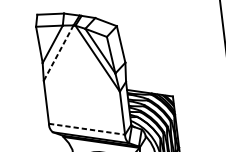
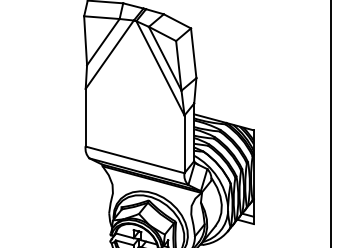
line: (58, 52) -> (109, 54), dashed -> solid
line: (87, 129) -> (135, 160), dashed -> solid

